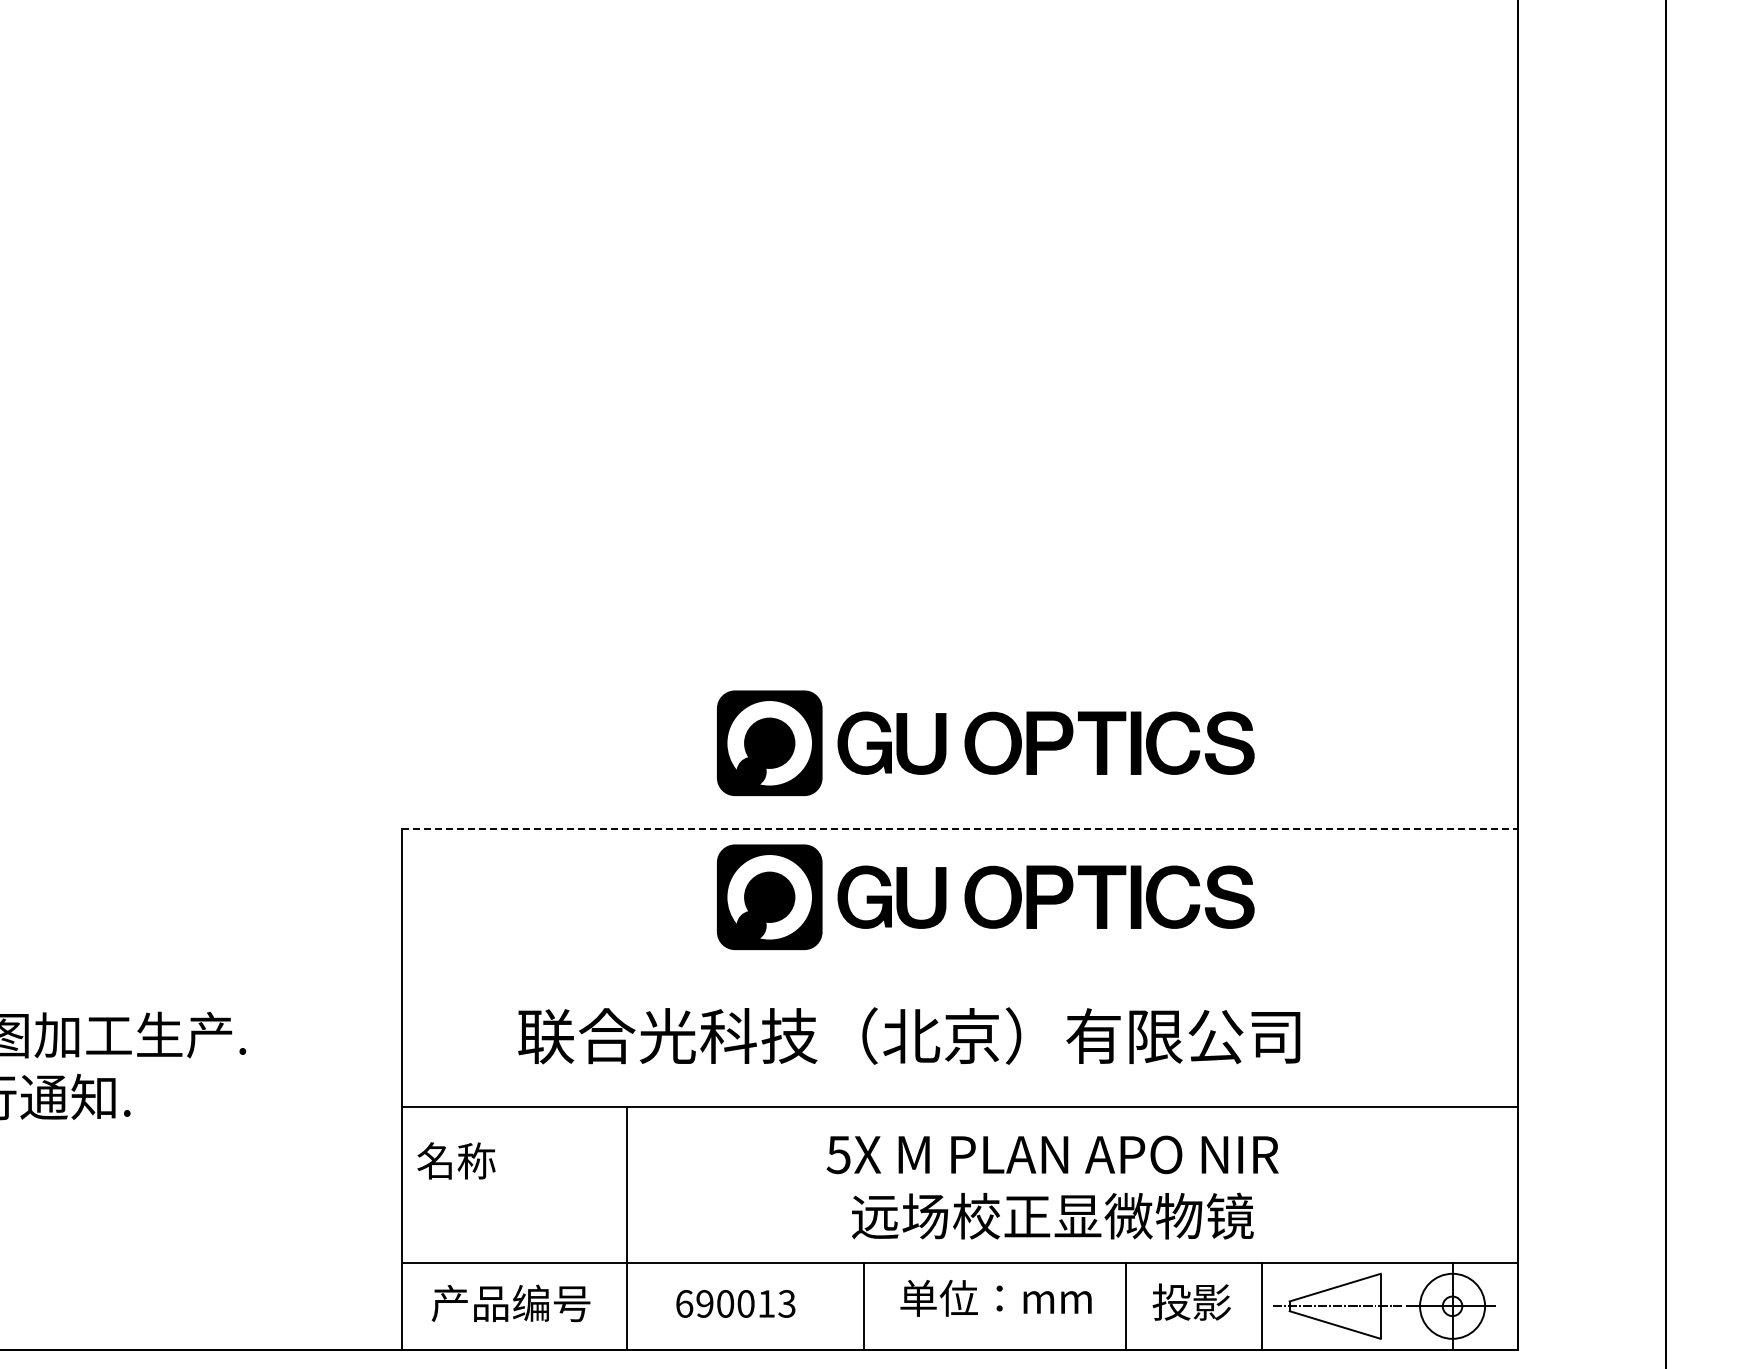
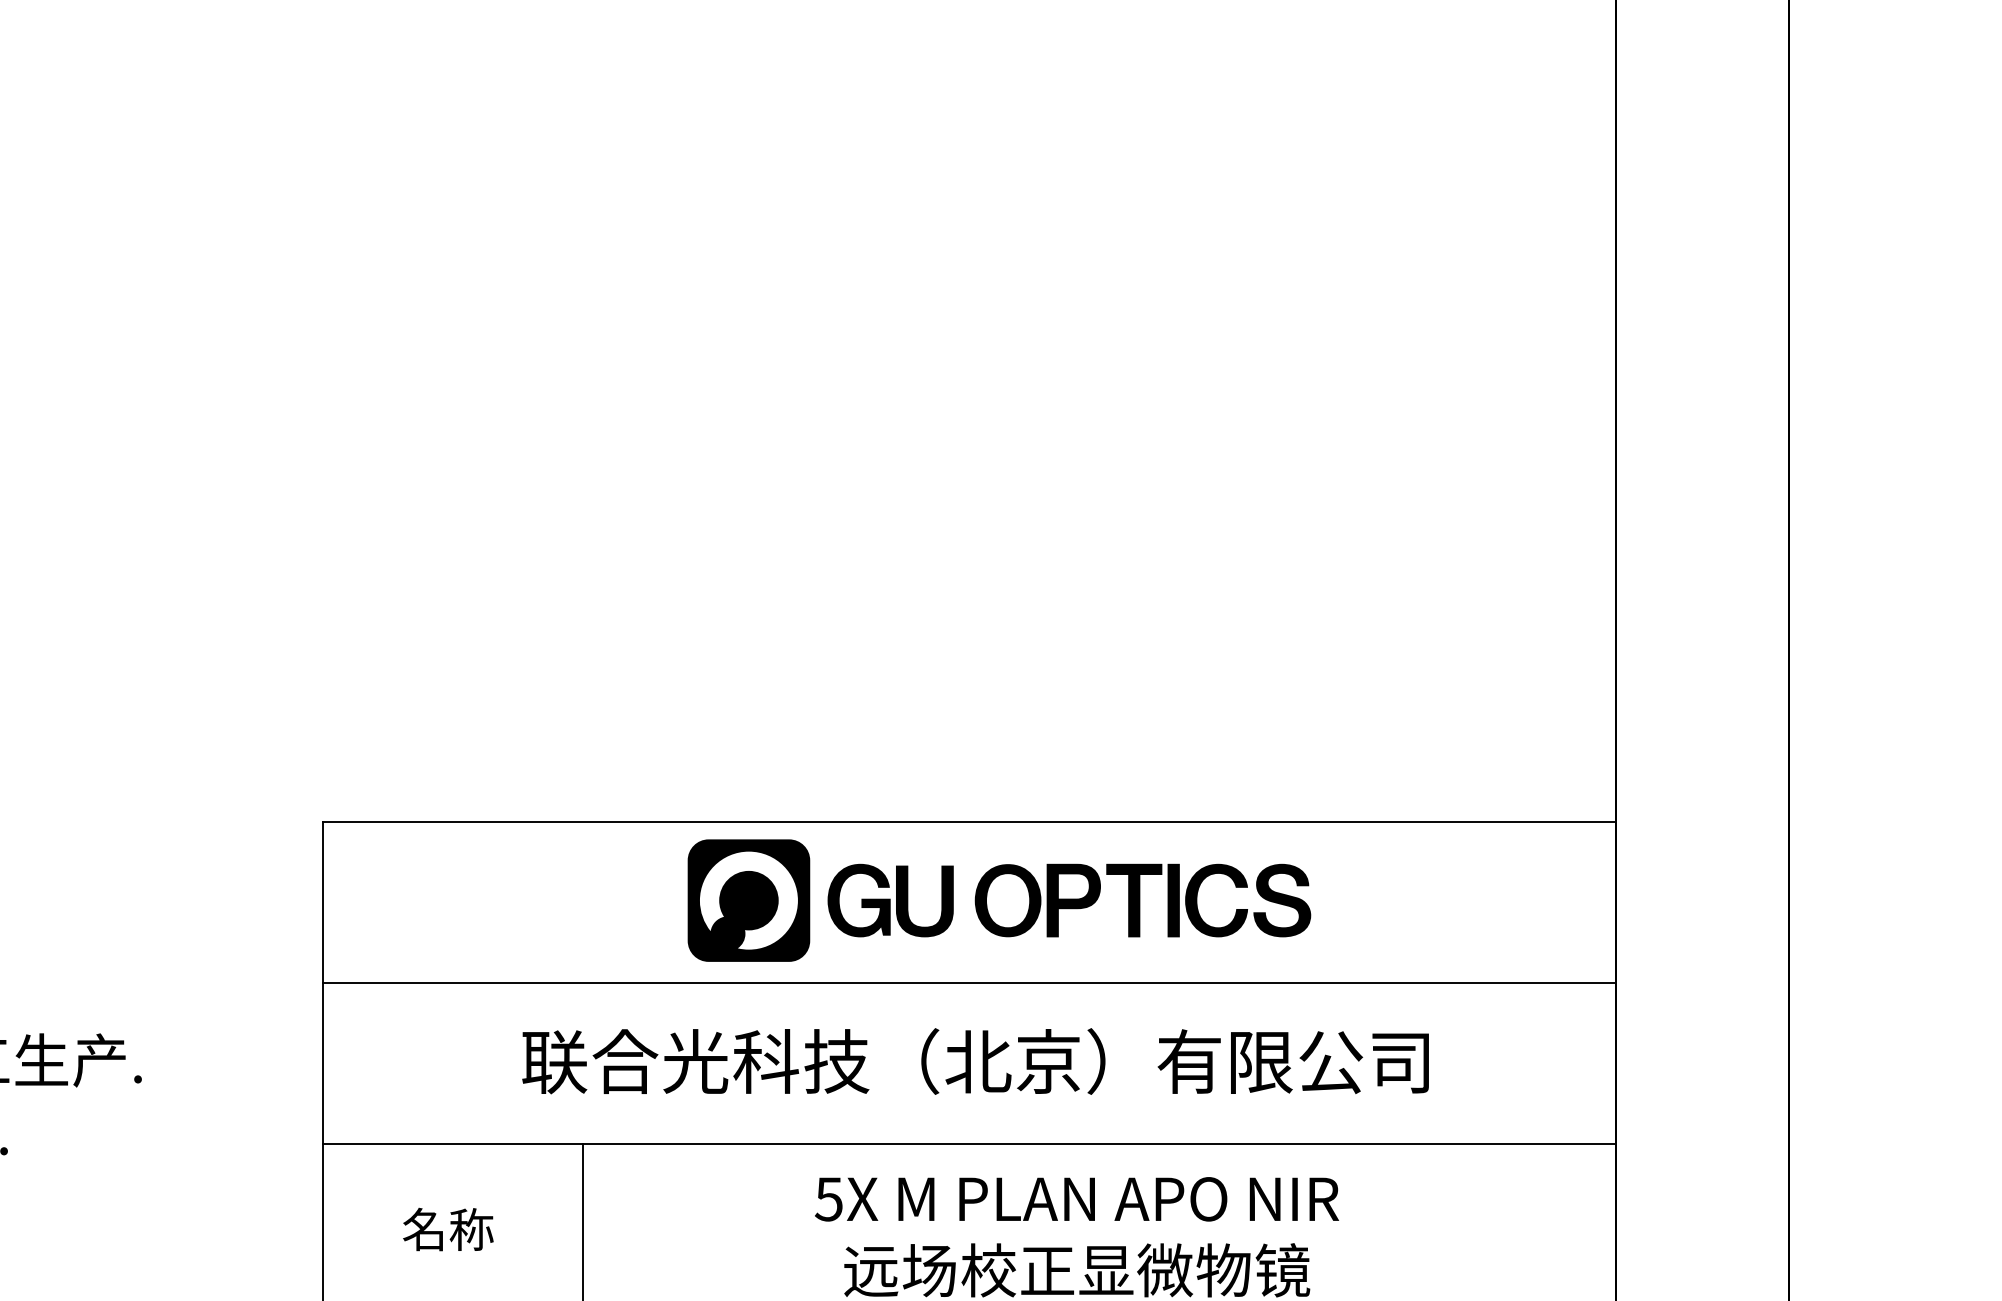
part: (985, 743) -> (999, 722), removed
line: (959, 829) -> (968, 822), dashed -> solid
line: (959, 968) -> (968, 983), added
text: (909, 1035) -> (975, 1060), moved
text: (456, 1160) -> (448, 1228), moved

